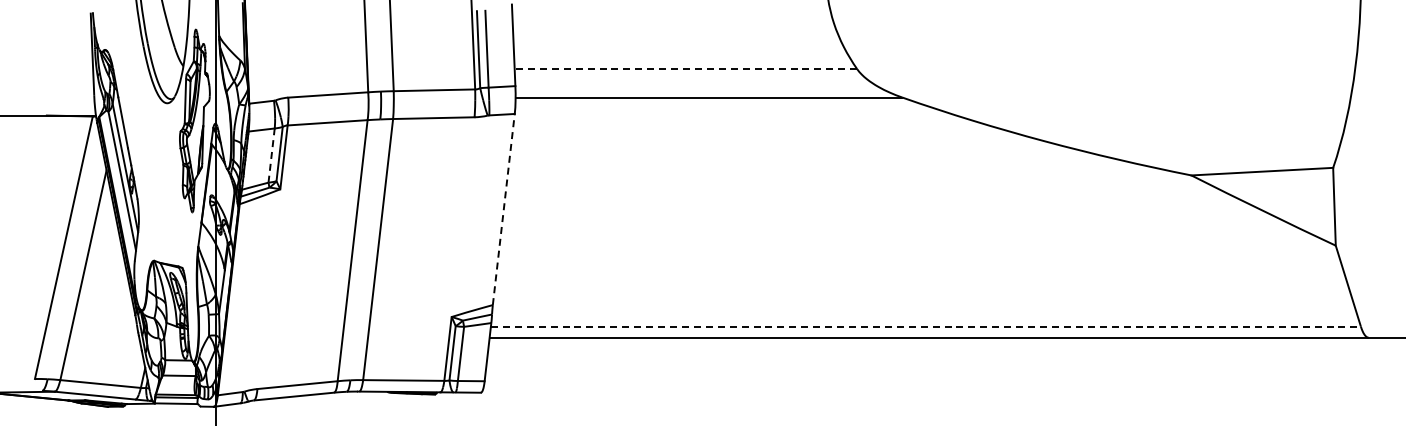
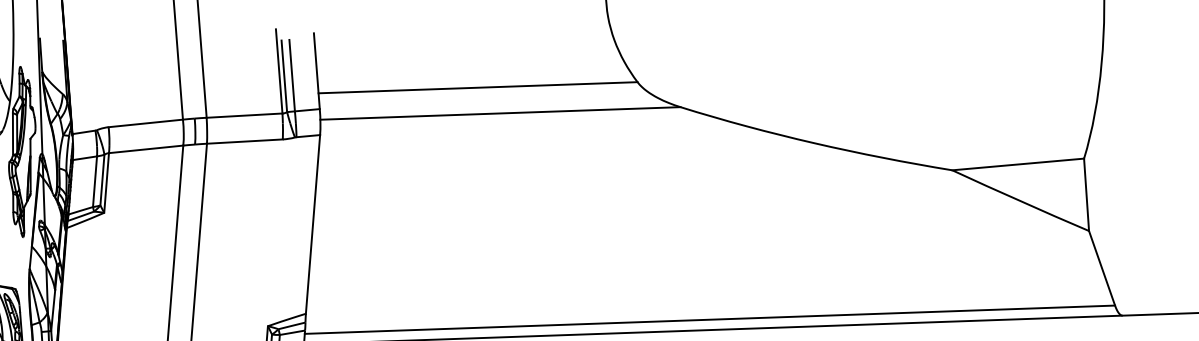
line: (685, 69) -> (477, 88), dashed -> solid
line: (271, 155) -> (94, 181), dashed -> solid
line: (503, 209) -> (312, 224), dashed -> solid
line: (925, 326) -> (709, 319), dashed -> solid

